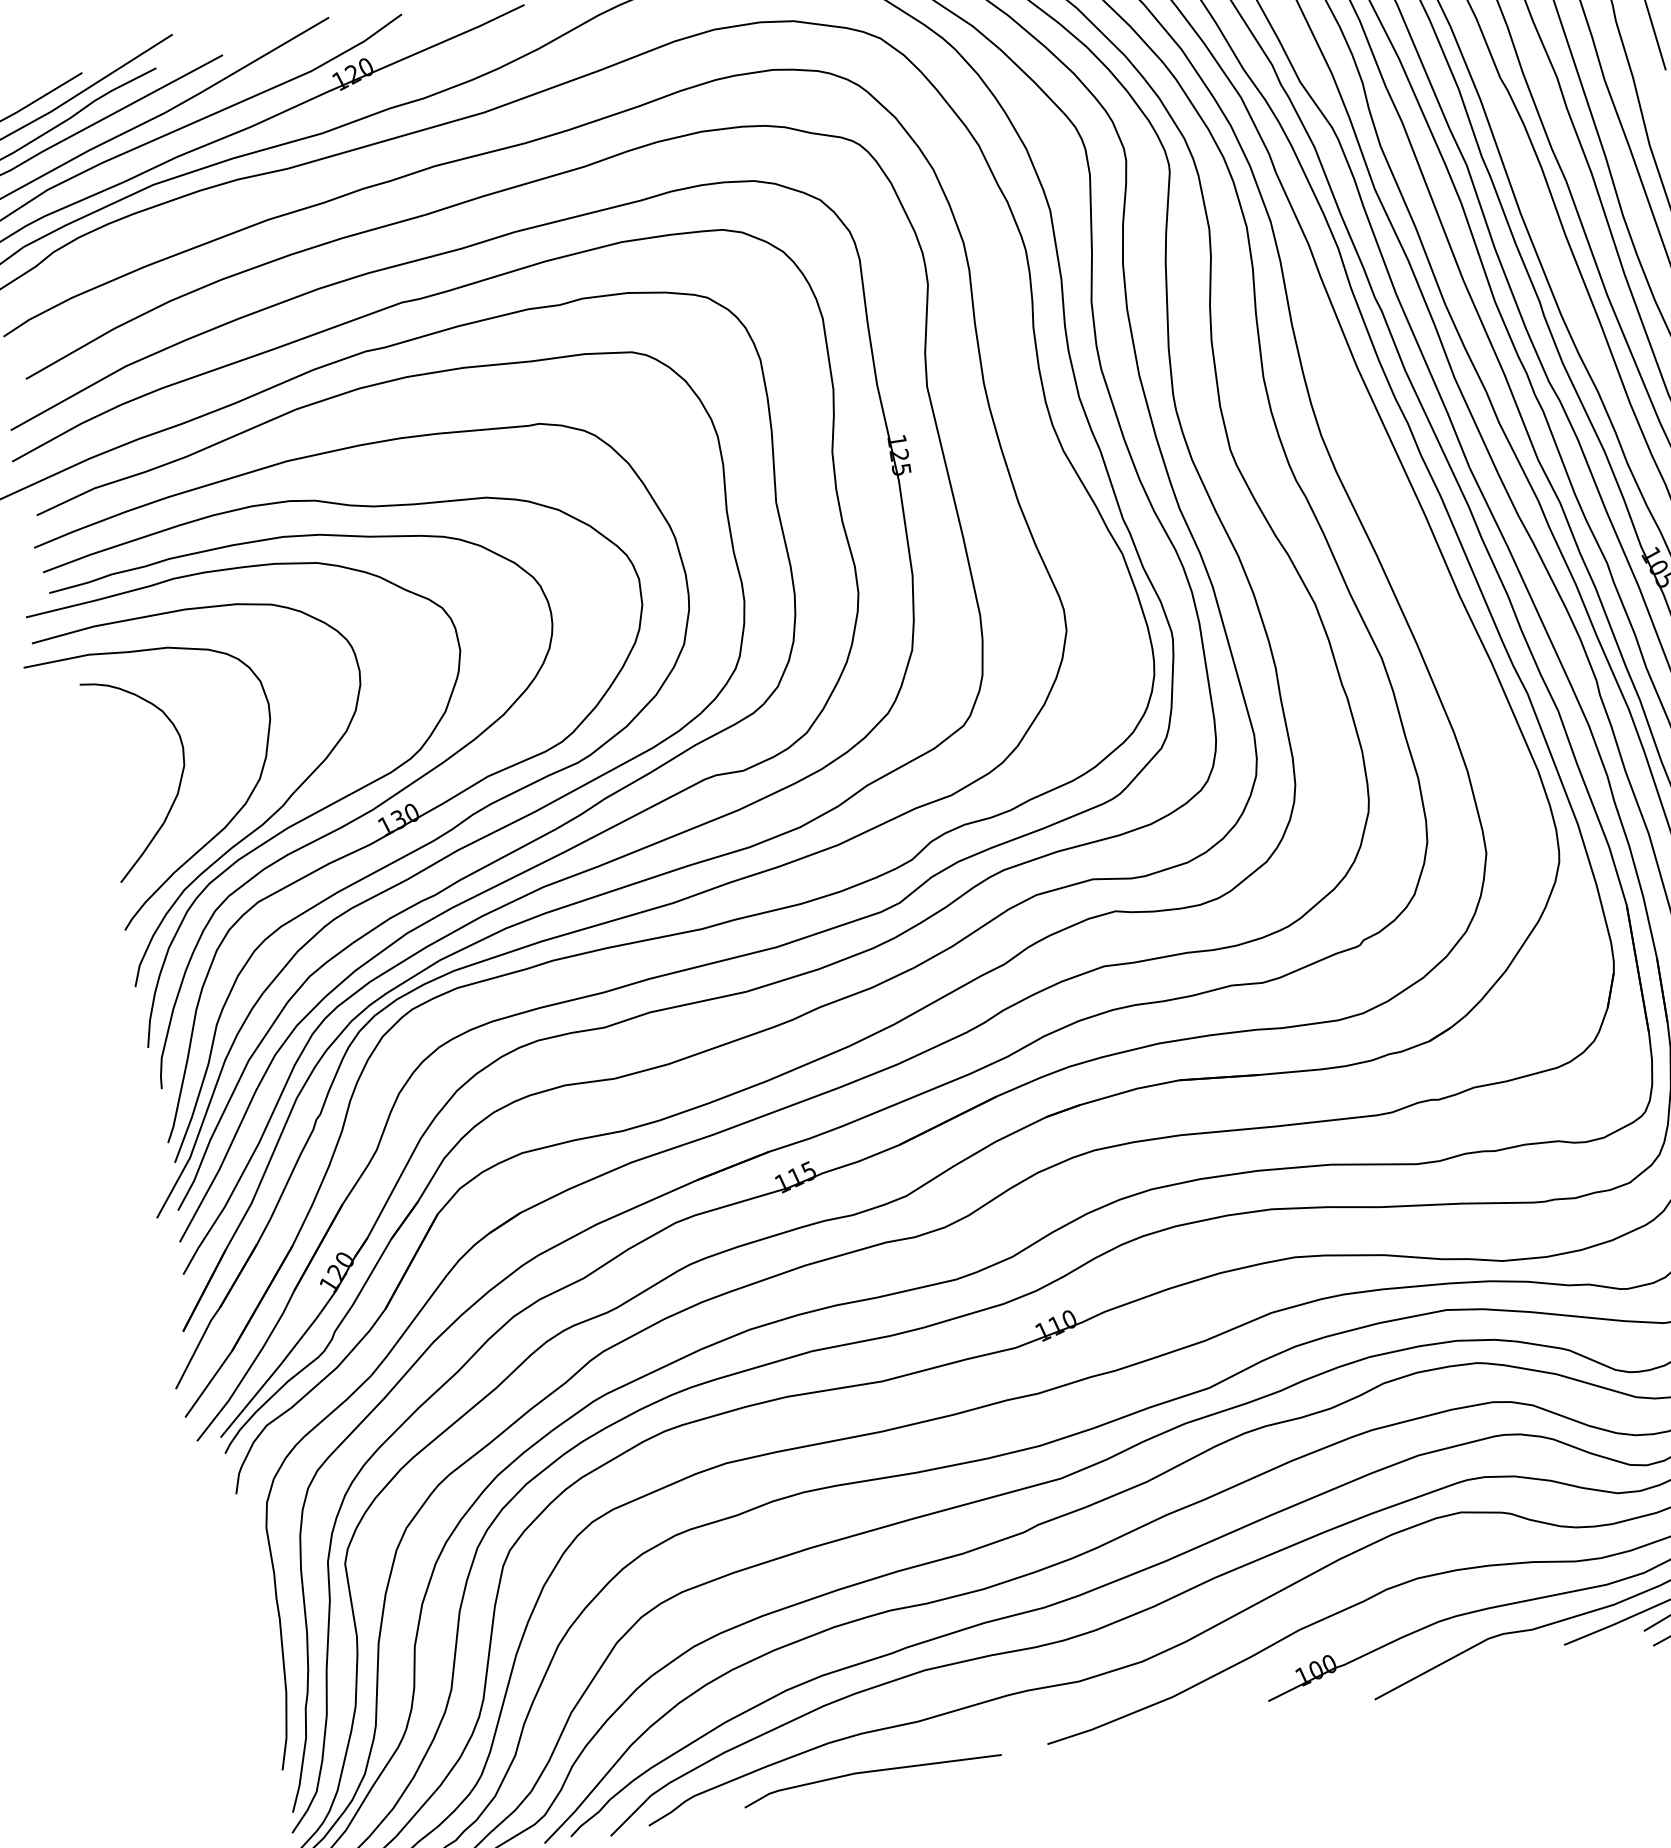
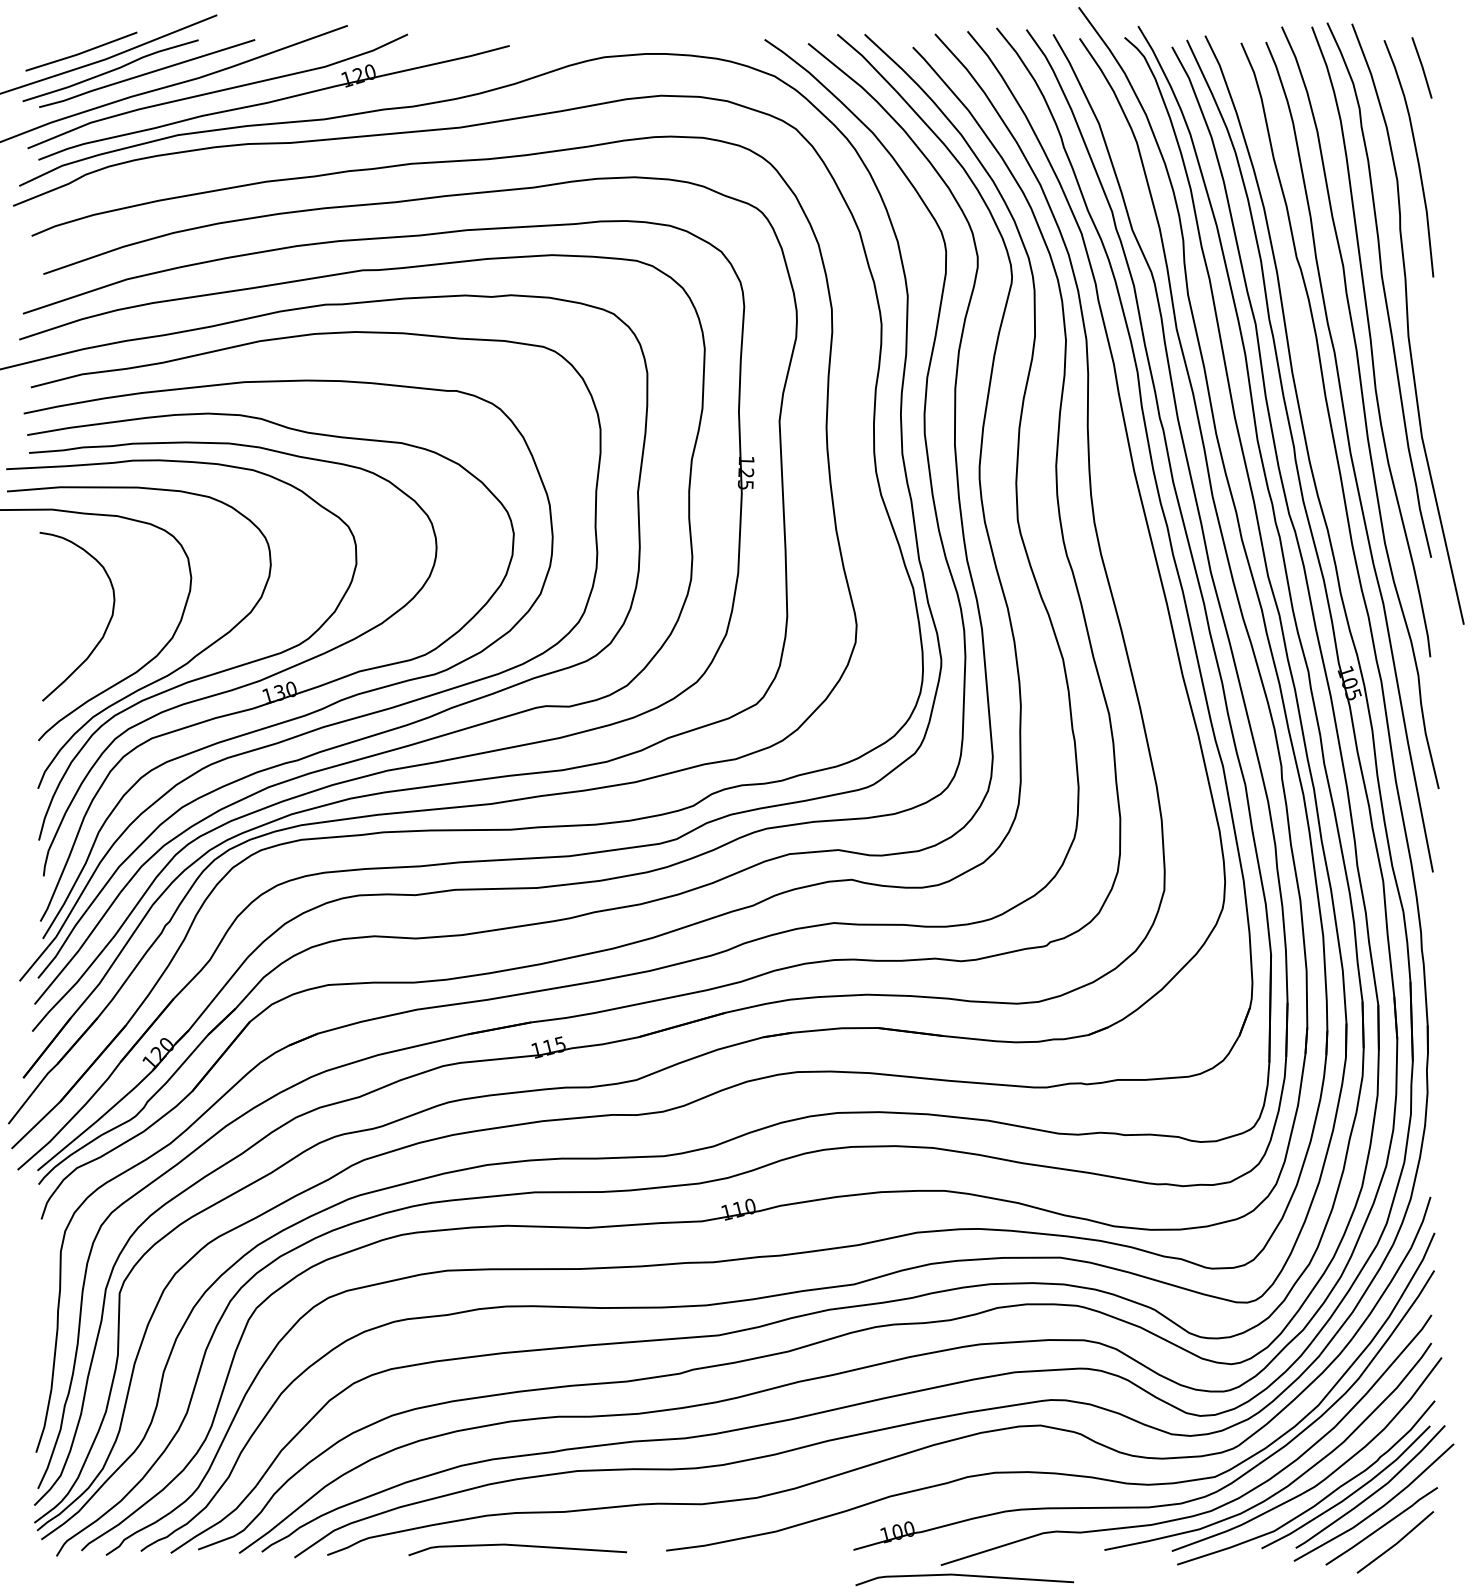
line: (1405, 1707) -> (964, 1576), added

